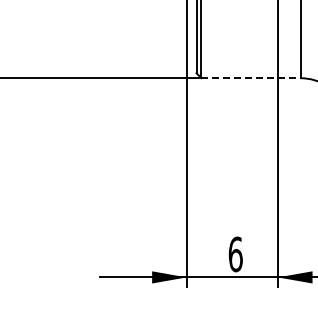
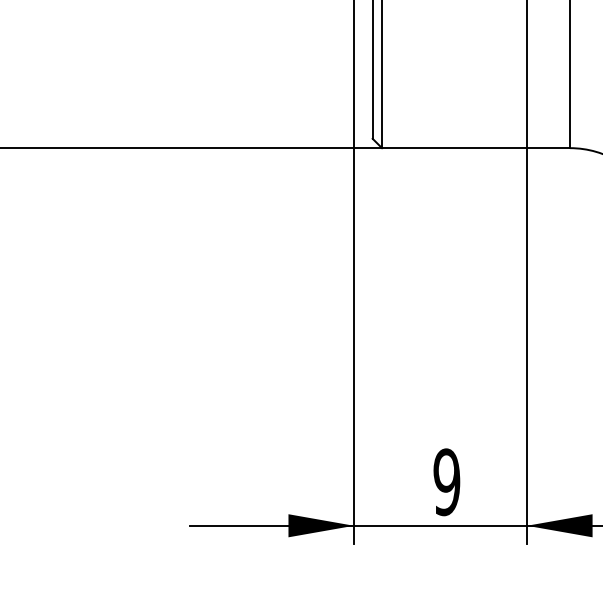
line: (251, 78) -> (476, 148), dashed -> solid
text: (235, 254) -> (446, 482), 6 -> 9

